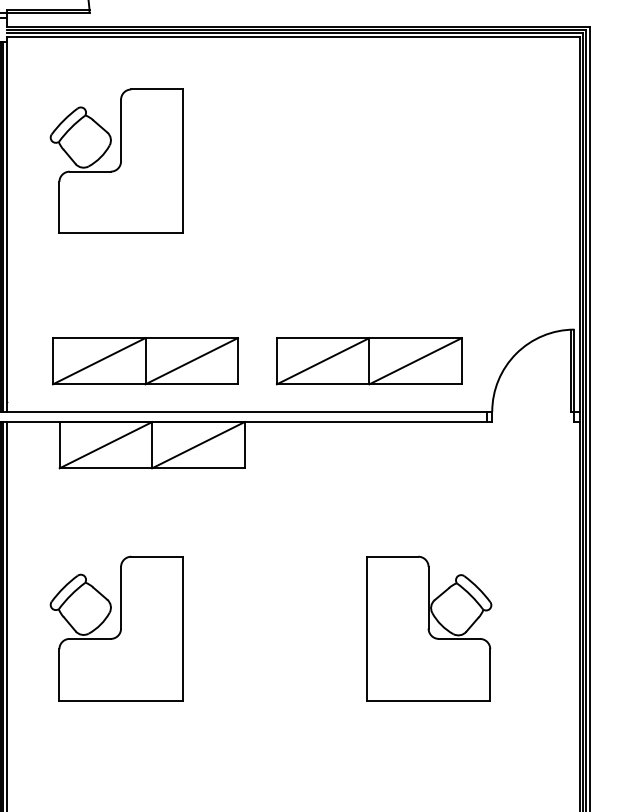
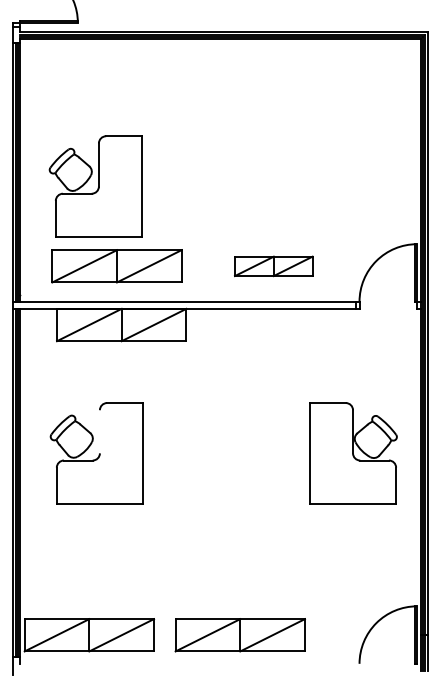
part: (116, 161) -> (95, 186), moved
part: (369, 361) -> (273, 266), size x0.6
line: (120, 597) -> (99, 431), removed
part: (429, 628) -> (353, 453), moved

